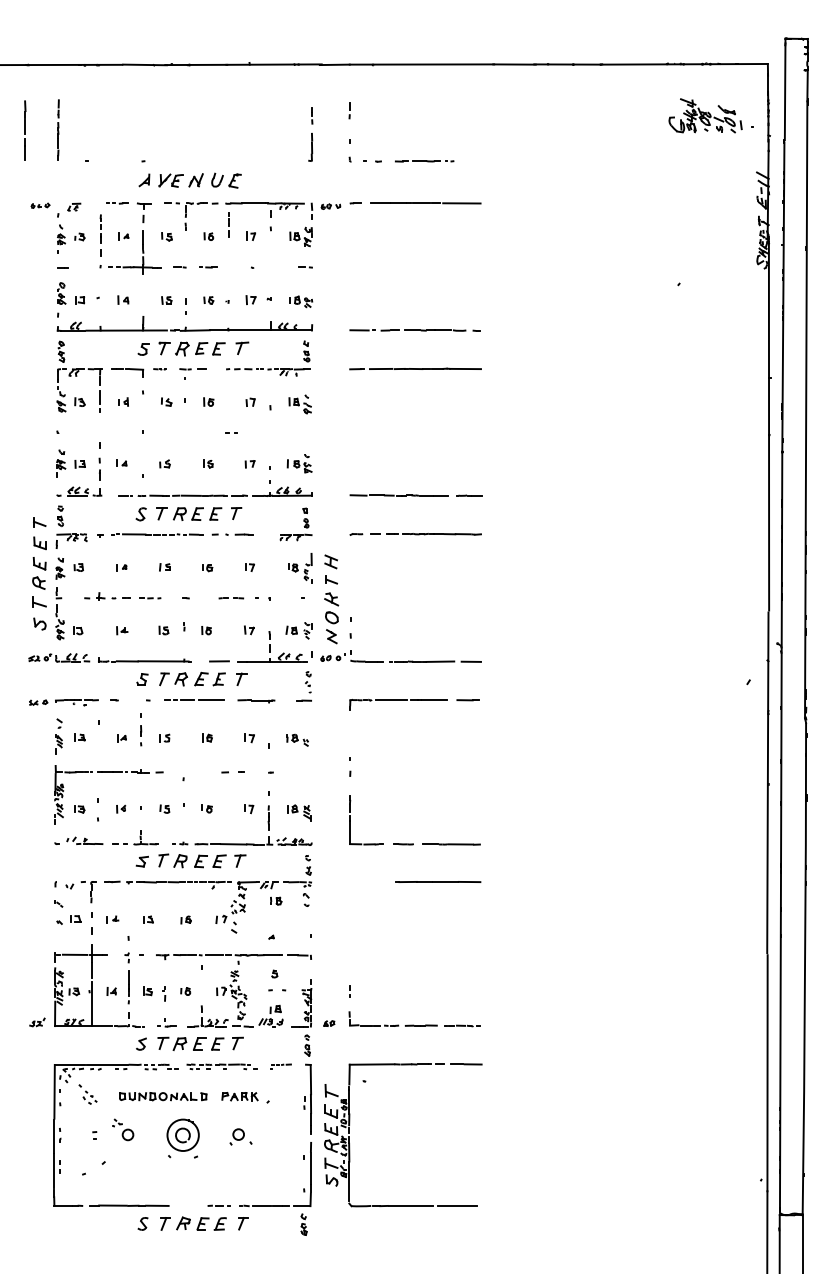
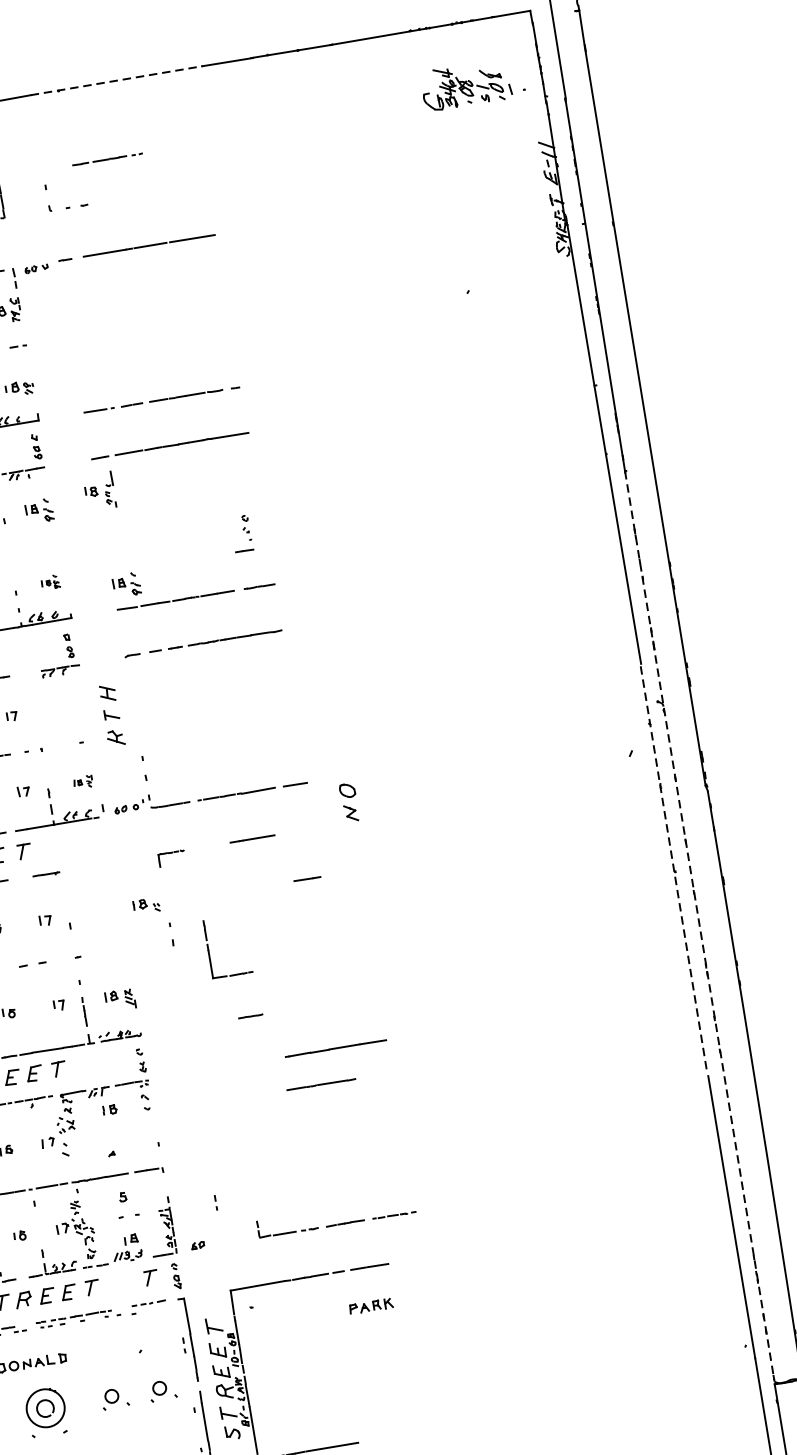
line: (422, 64) -> (117, 80), solid -> dashed
line: (349, 110) -> (39, 150), removed
line: (424, 161) -> (107, 159), moved
part: (299, 463) -> (50, 582), size x0.6
part: (360, 476) -> (125, 585), added
part: (300, 568) -> (100, 491), moved
part: (331, 627) -> (348, 802), moved
part: (298, 630) -> (82, 781), size x0.6
part: (303, 686) -> (241, 534), moved
line: (391, 700) -> (207, 846), removed
line: (467, 700) -> (306, 879), moved
part: (256, 701) -> (46, 875), size x0.6
part: (297, 739) -> (146, 905), moved
line: (767, 783) -> (673, 870), solid -> dashed
part: (350, 820) -> (208, 949), moved
line: (781, 832) -> (700, 926), solid -> dashed
line: (451, 844) -> (321, 1084), moved
line: (438, 881) -> (335, 1047), moved
part: (414, 1019) -> (336, 1217), moved
part: (286, 1043) -> (150, 1277), added
part: (280, 1066) -> (148, 1306), size x1.4
part: (239, 1096) -> (370, 1306), moved
part: (280, 1136) -> (162, 1390), added
line: (457, 1205) -> (387, 1437), removed

